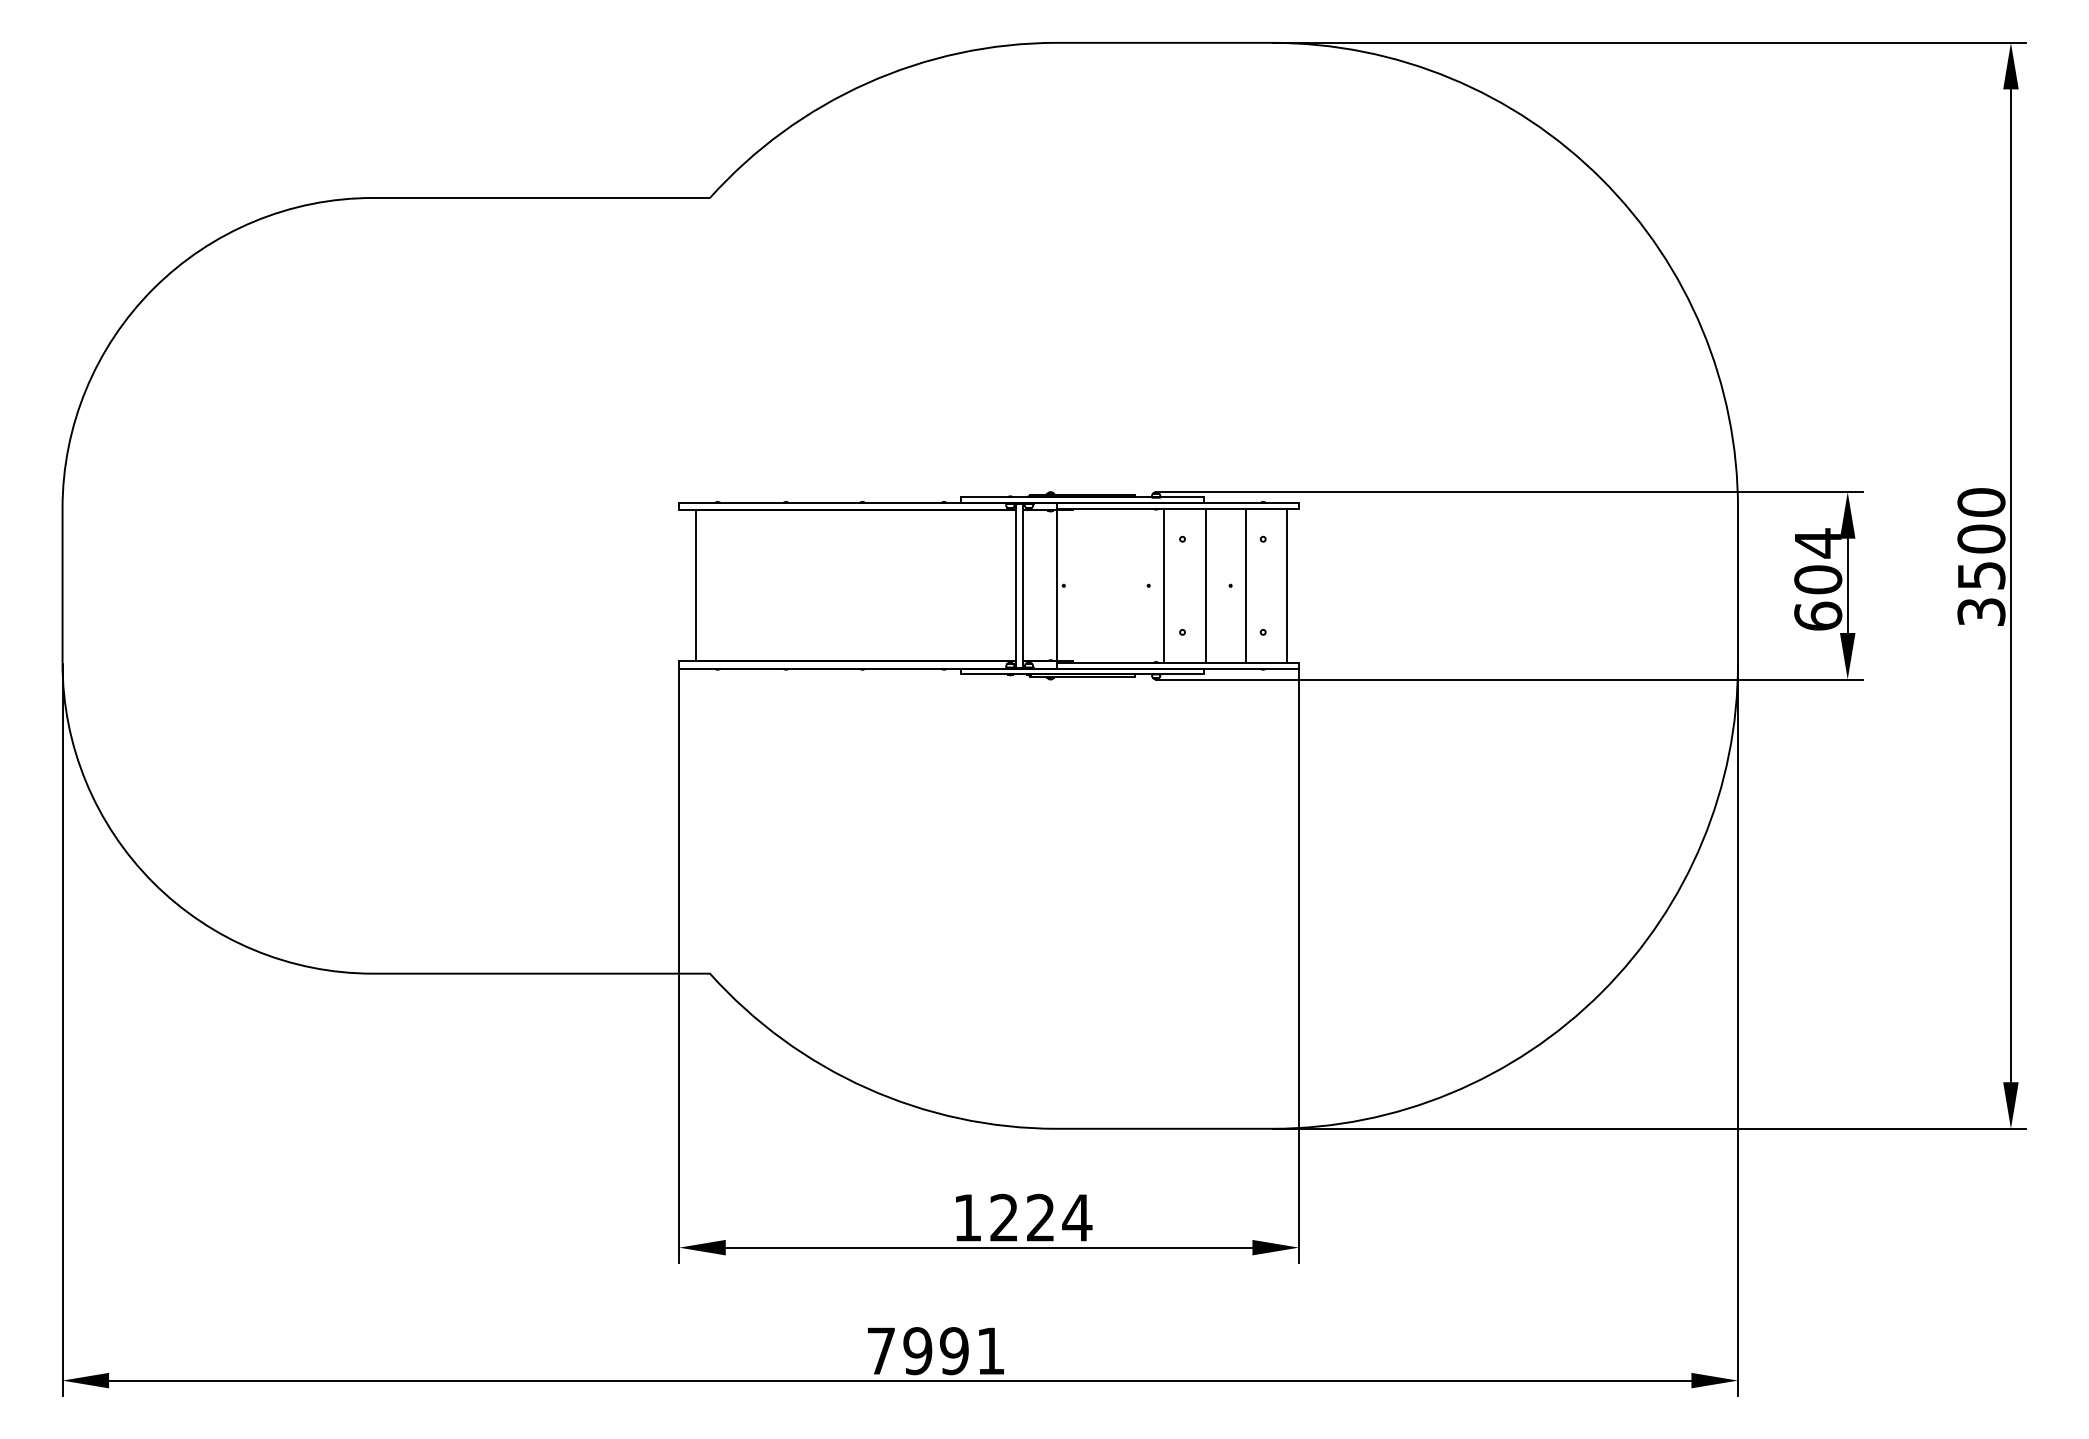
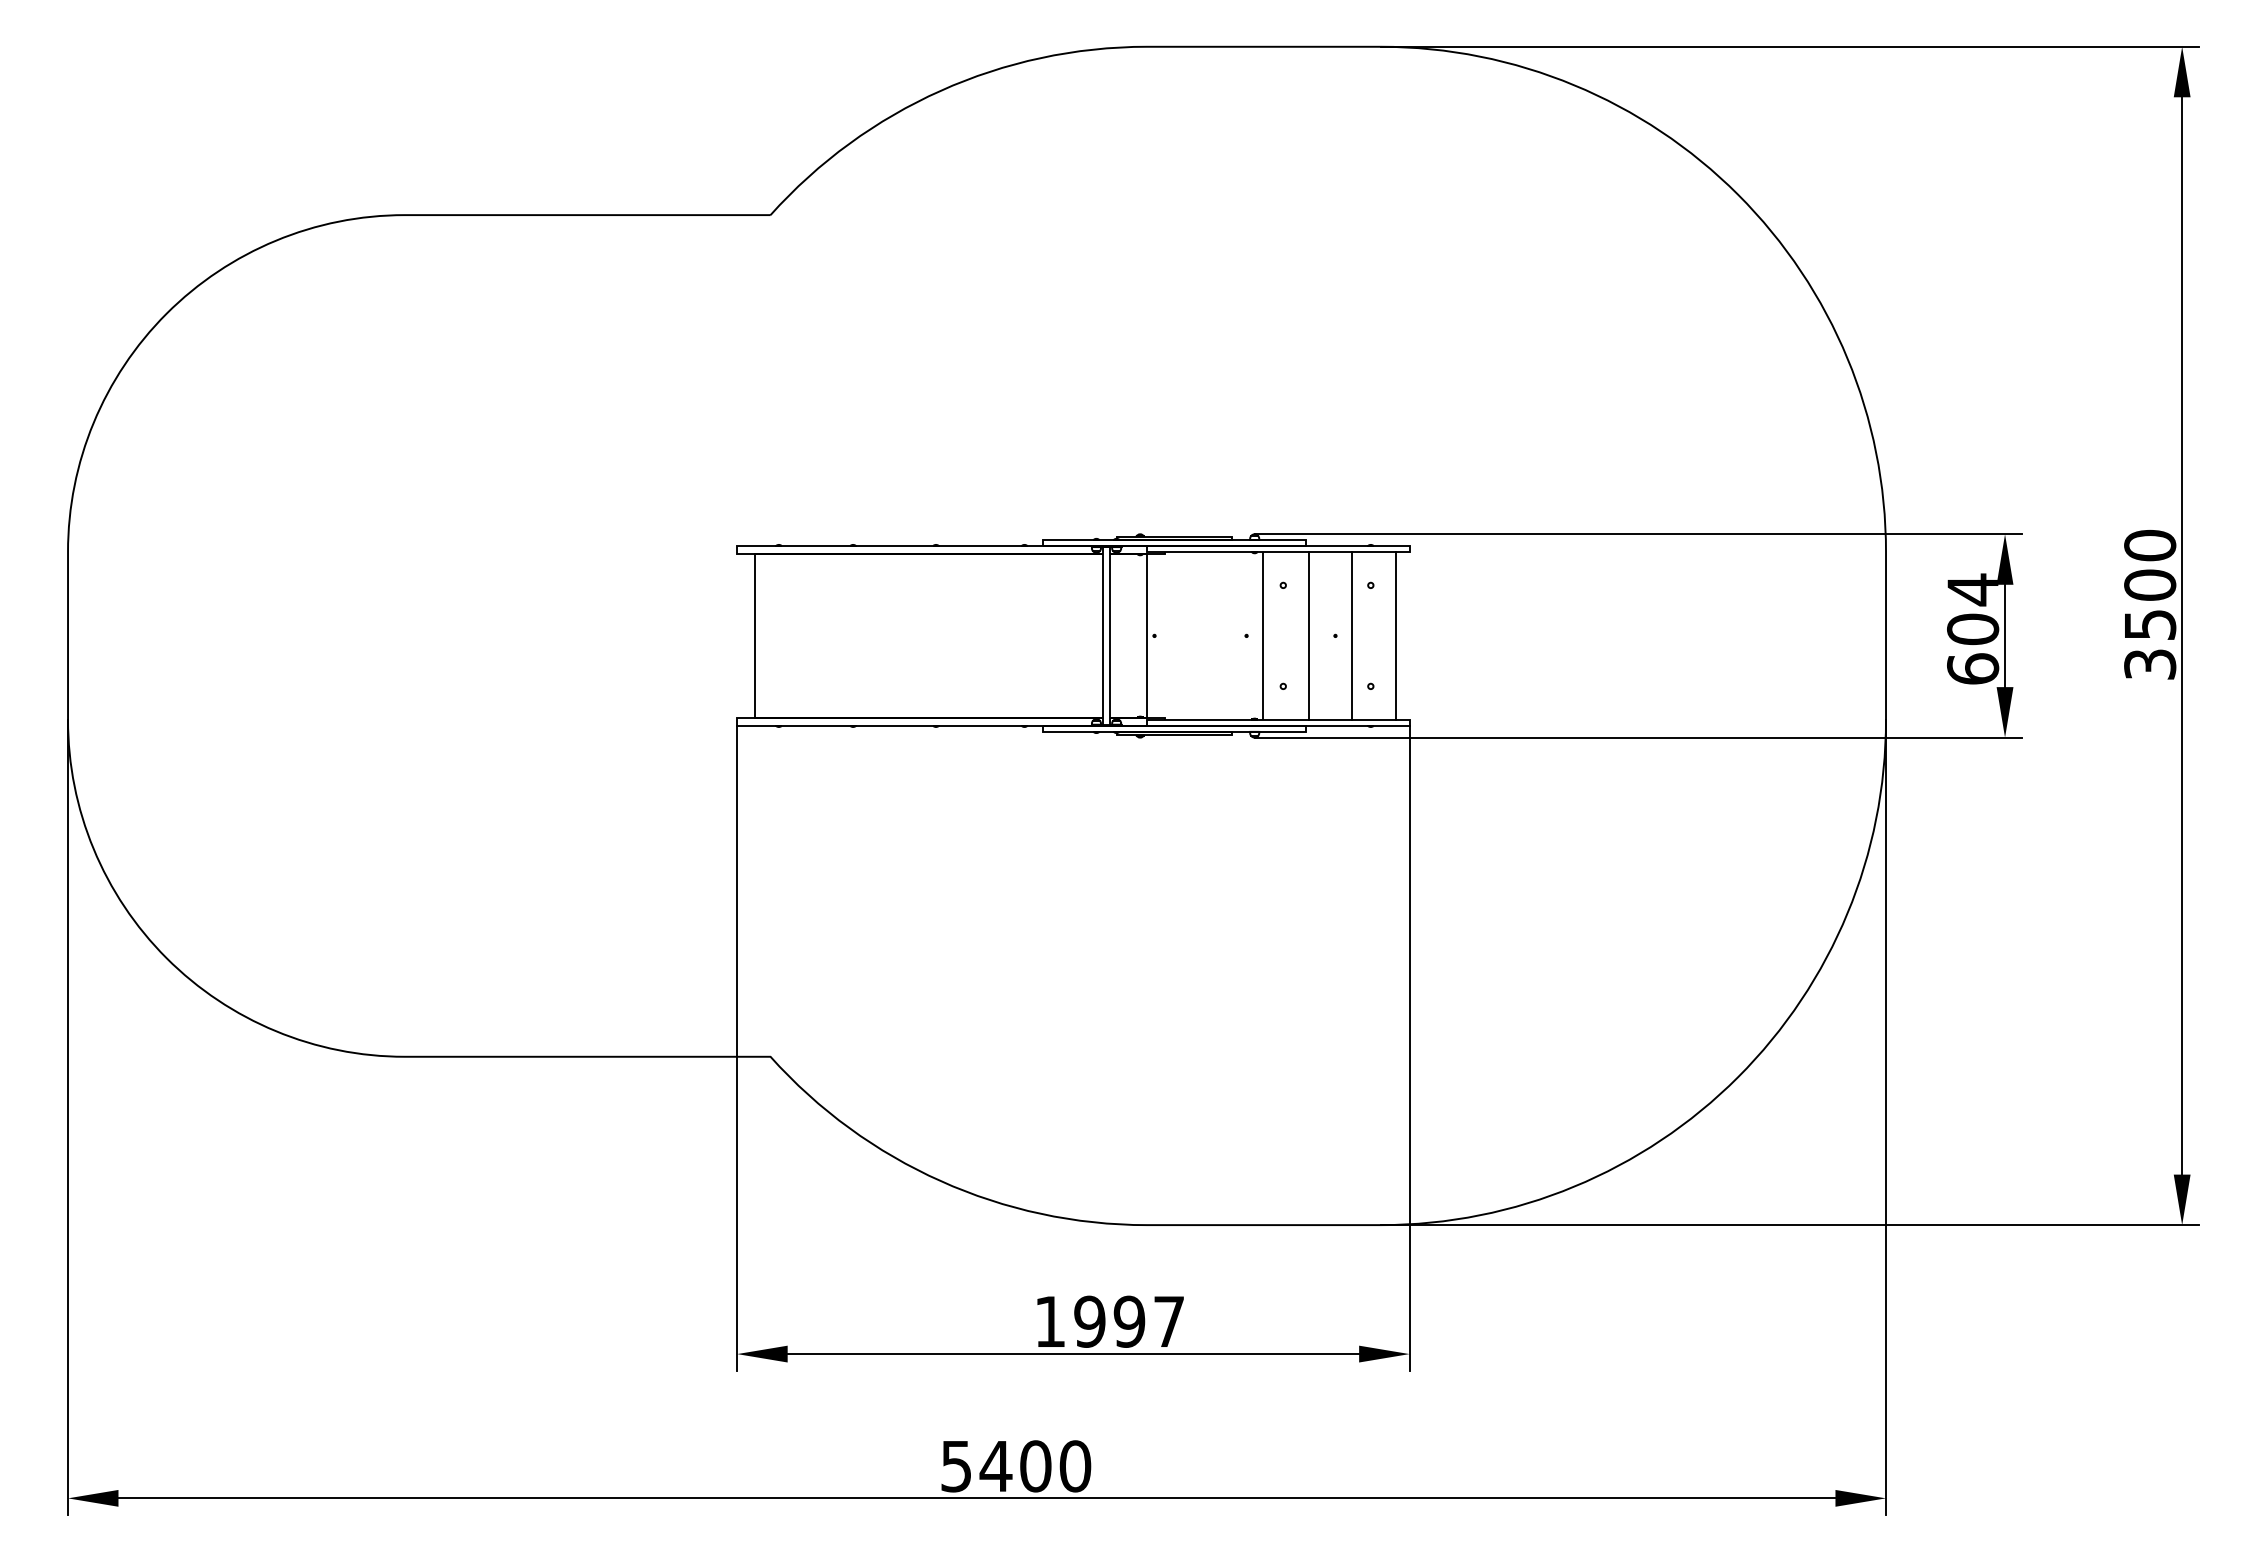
text: (1040, 1217) -> (1129, 1321), 1224 -> 1997
text: (936, 1351) -> (1016, 1466), 7991 -> 5400

